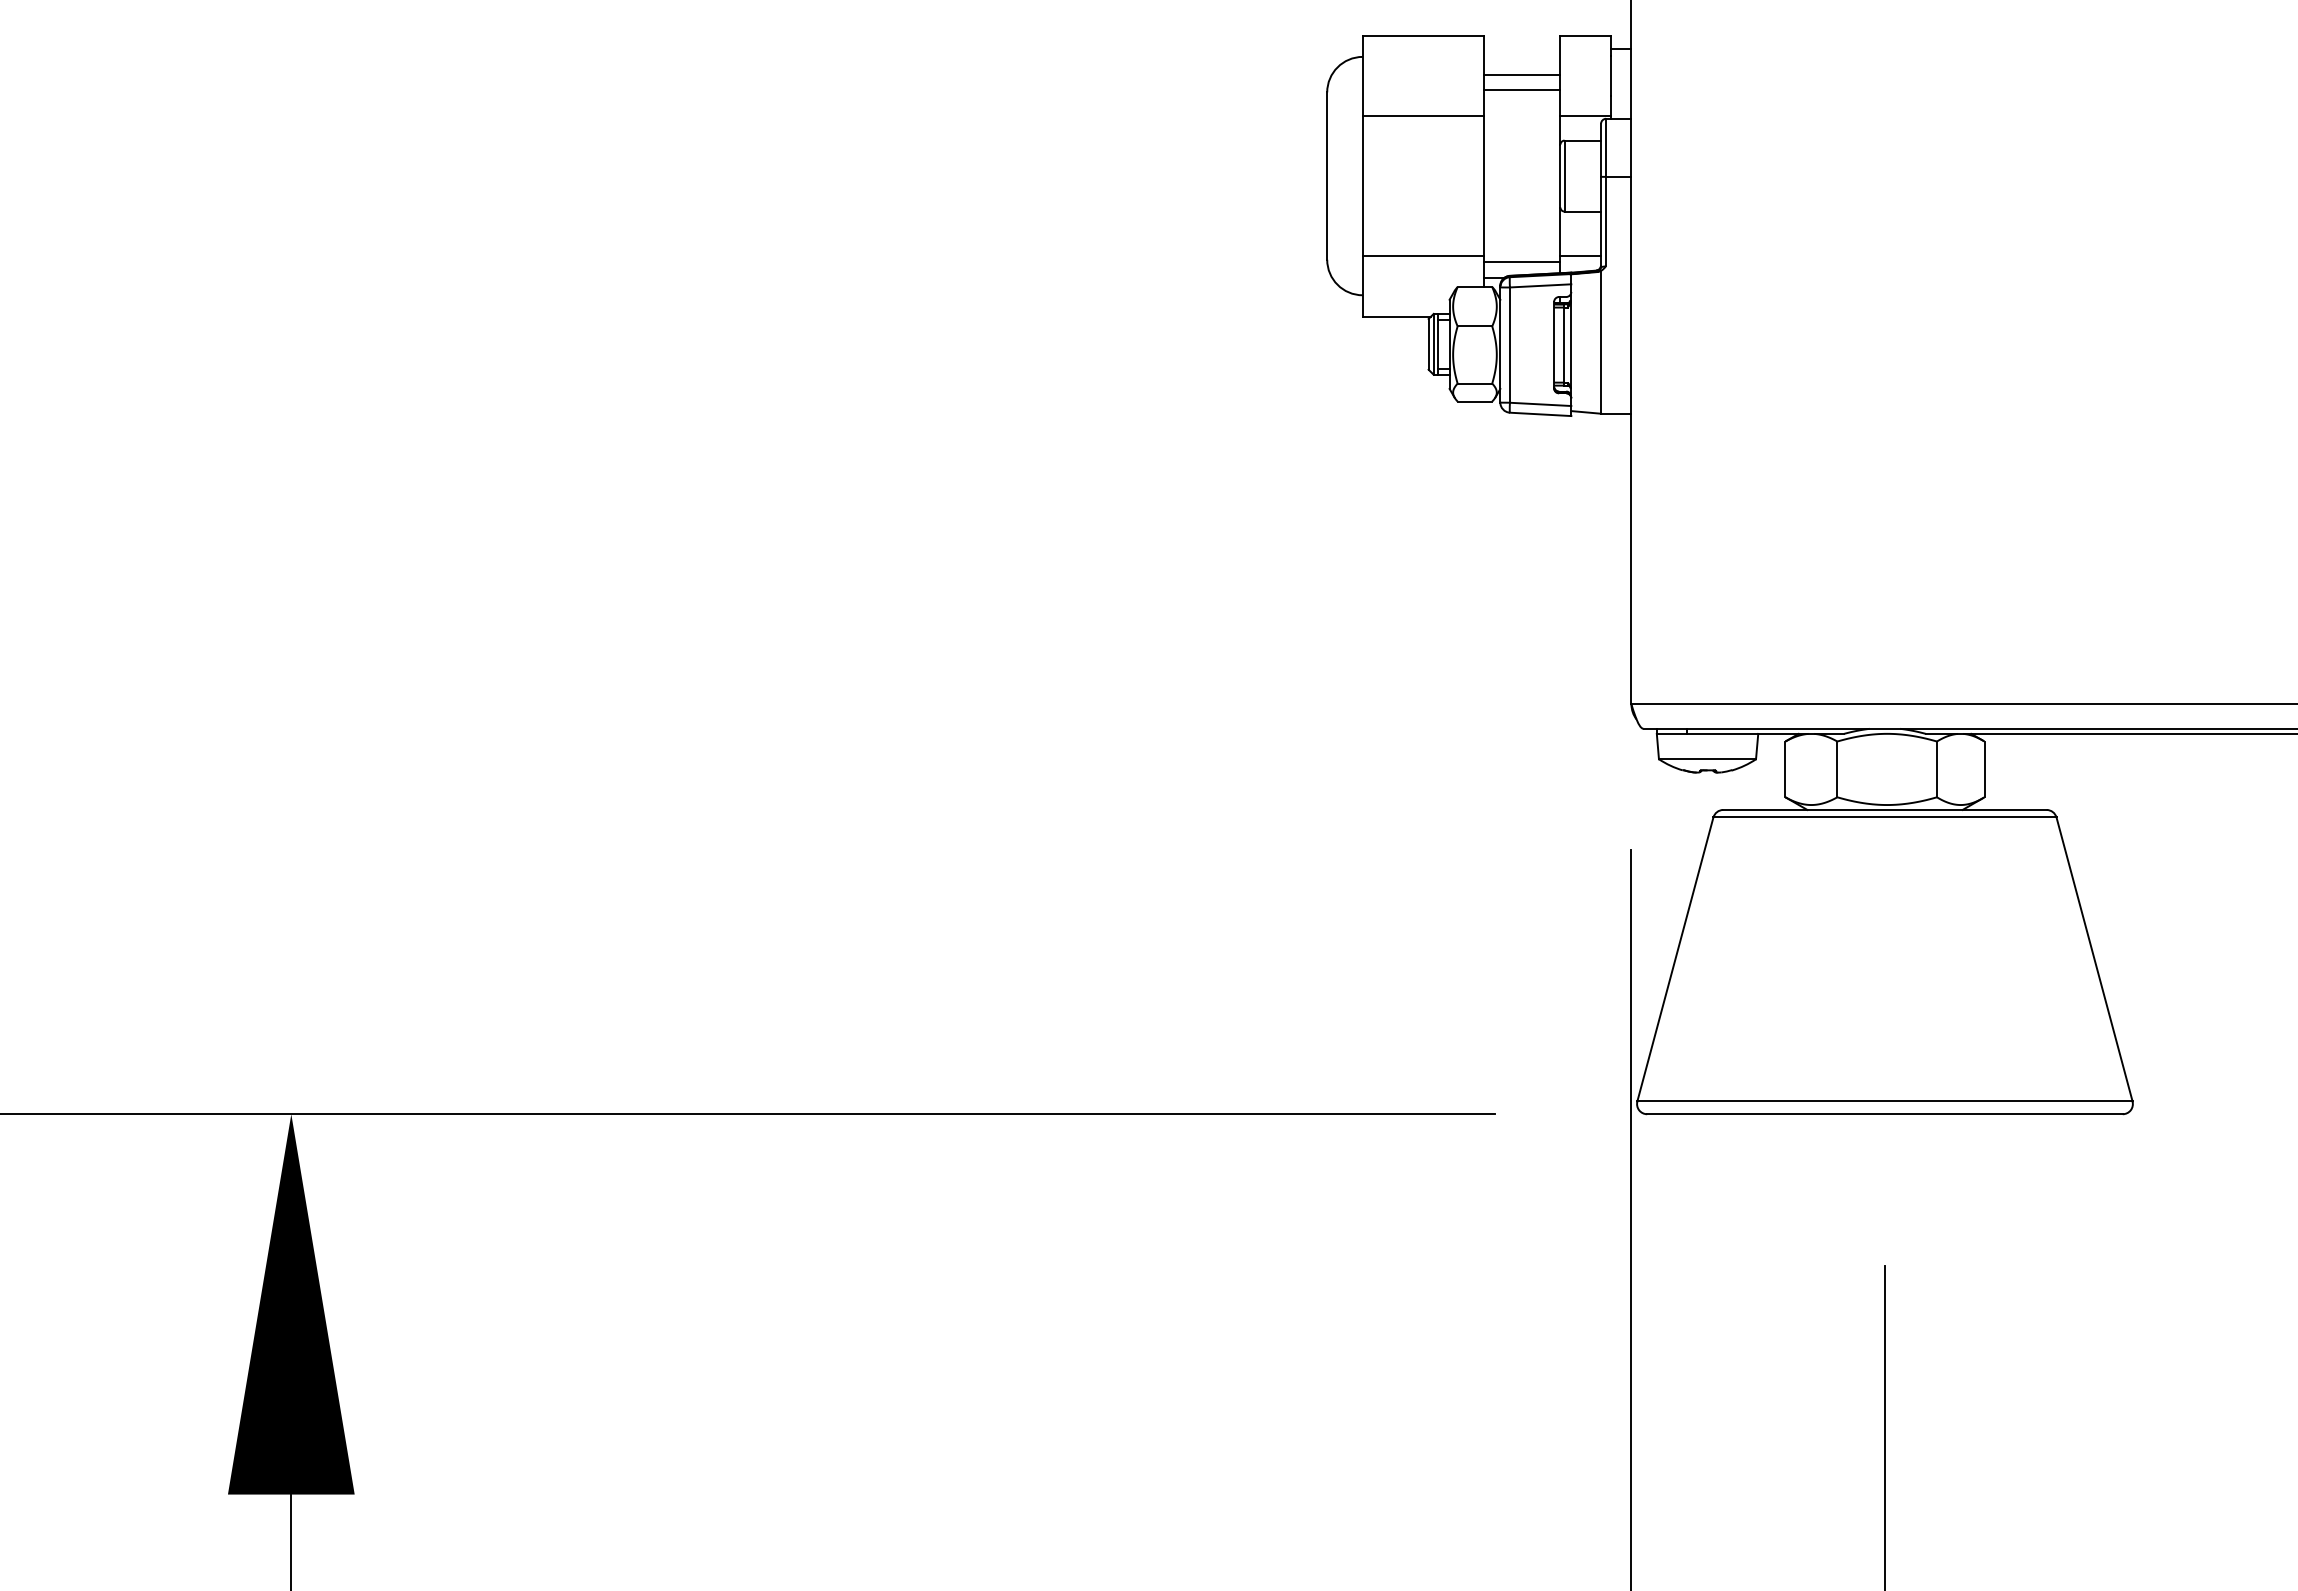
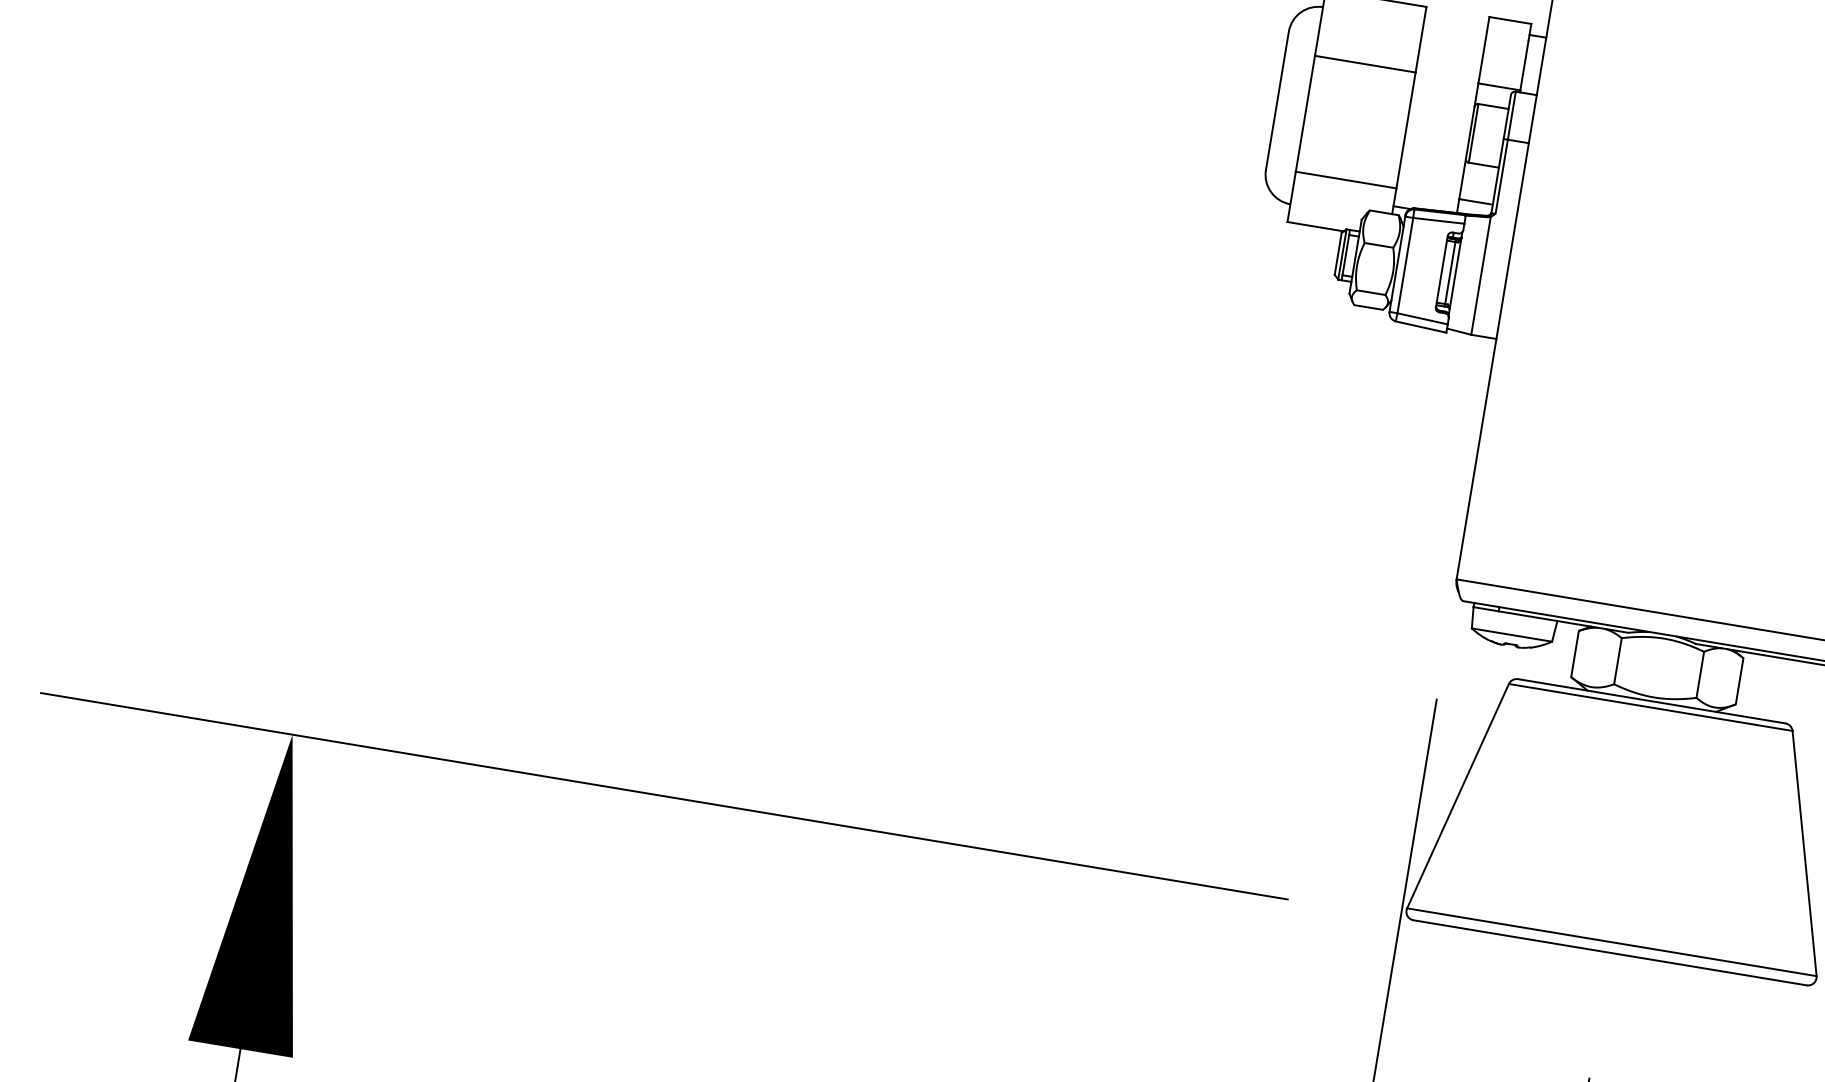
line: (1522, 74) -> (1452, 43), removed
line: (1522, 89) -> (1450, 56), removed
line: (1522, 262) -> (1427, 199), removed

